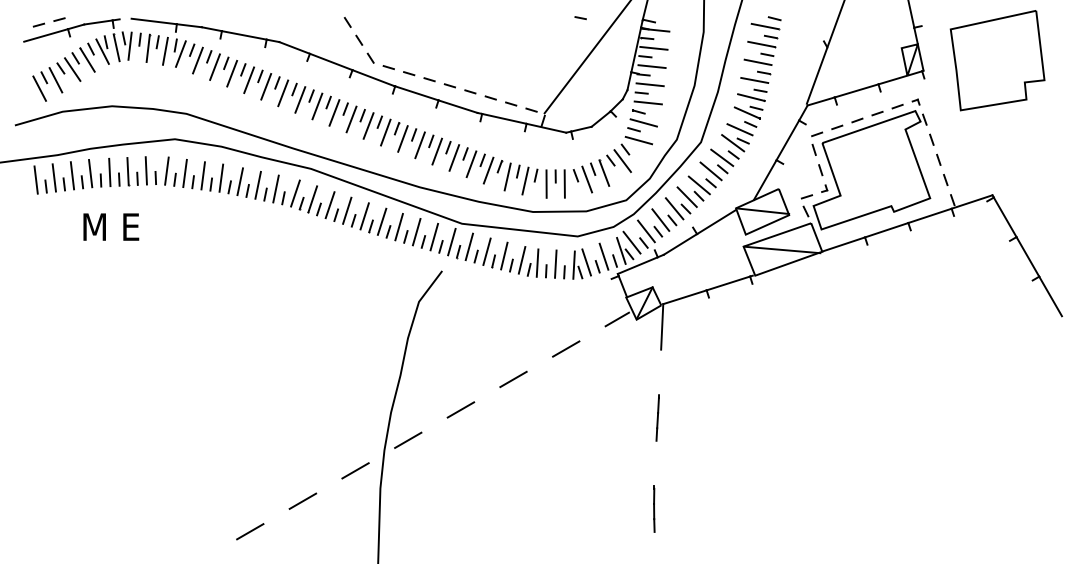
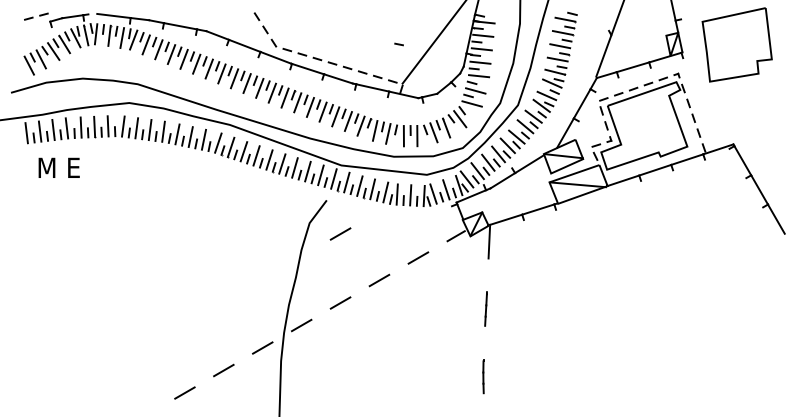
line: (579, 18) -> (398, 44), moved
line: (45, 34) -> (33, 25), removed
text: (110, 226) -> (58, 167), moved
line: (460, 315) -> (340, 233), added

